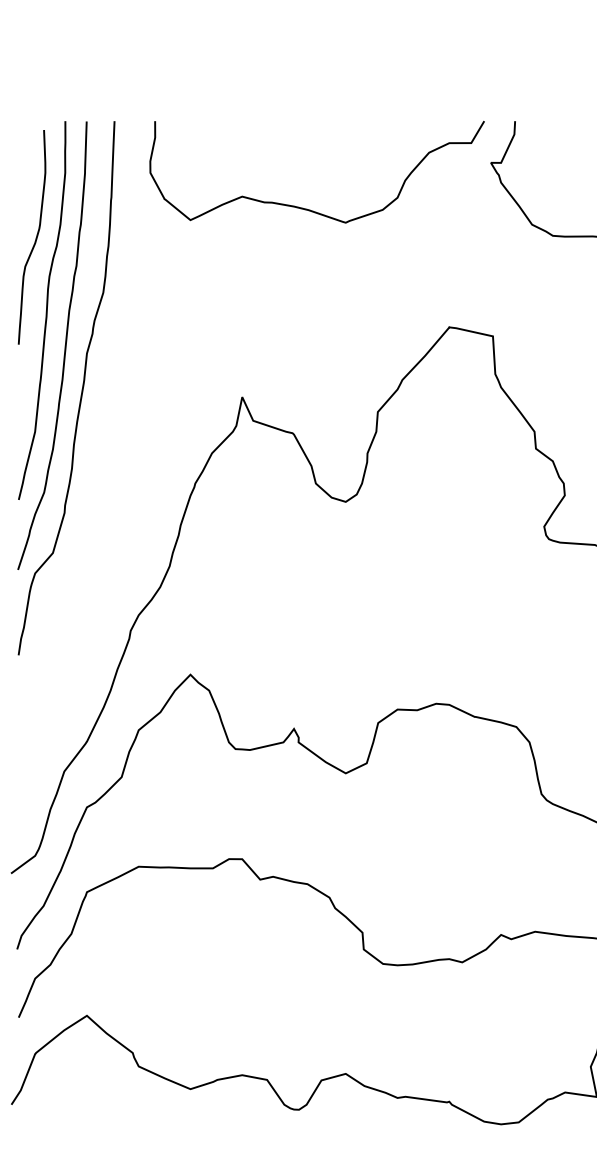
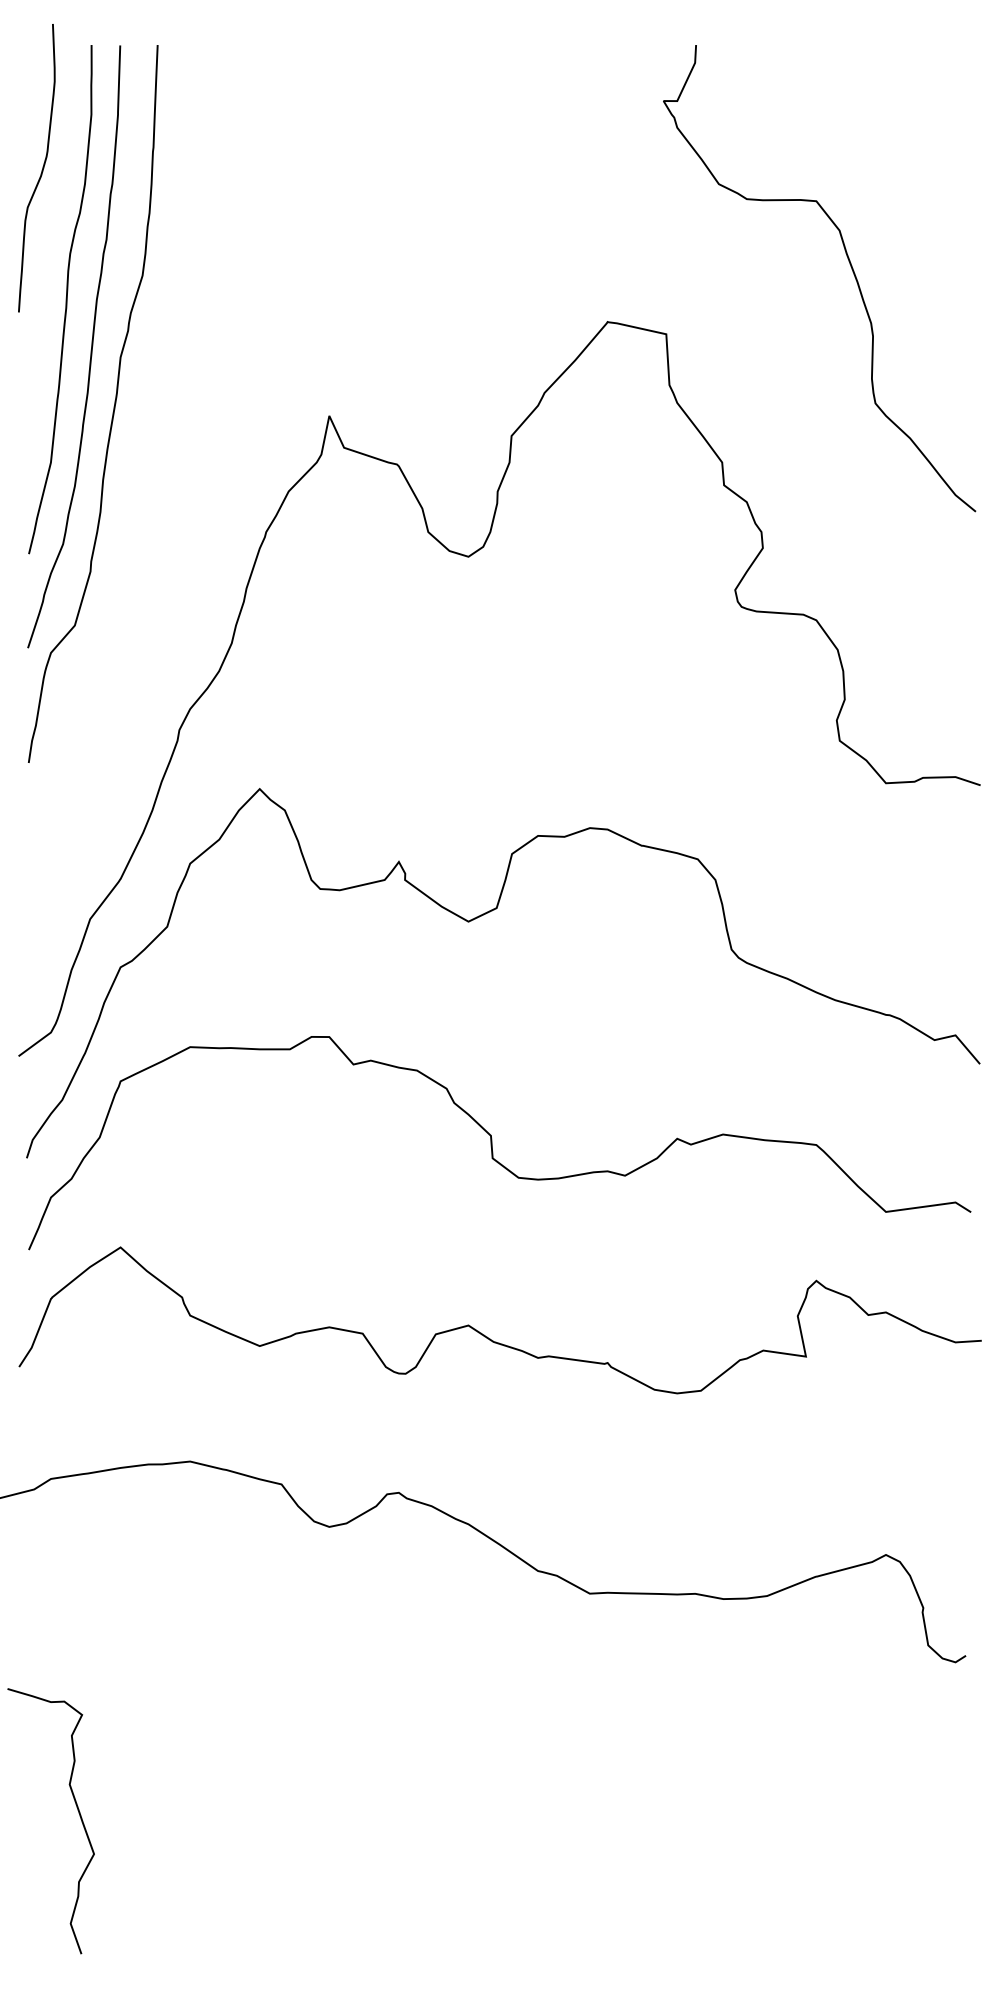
curve: (308, 209) -> (418, 163), removed
curve: (35, 239) -> (41, 170), moved

